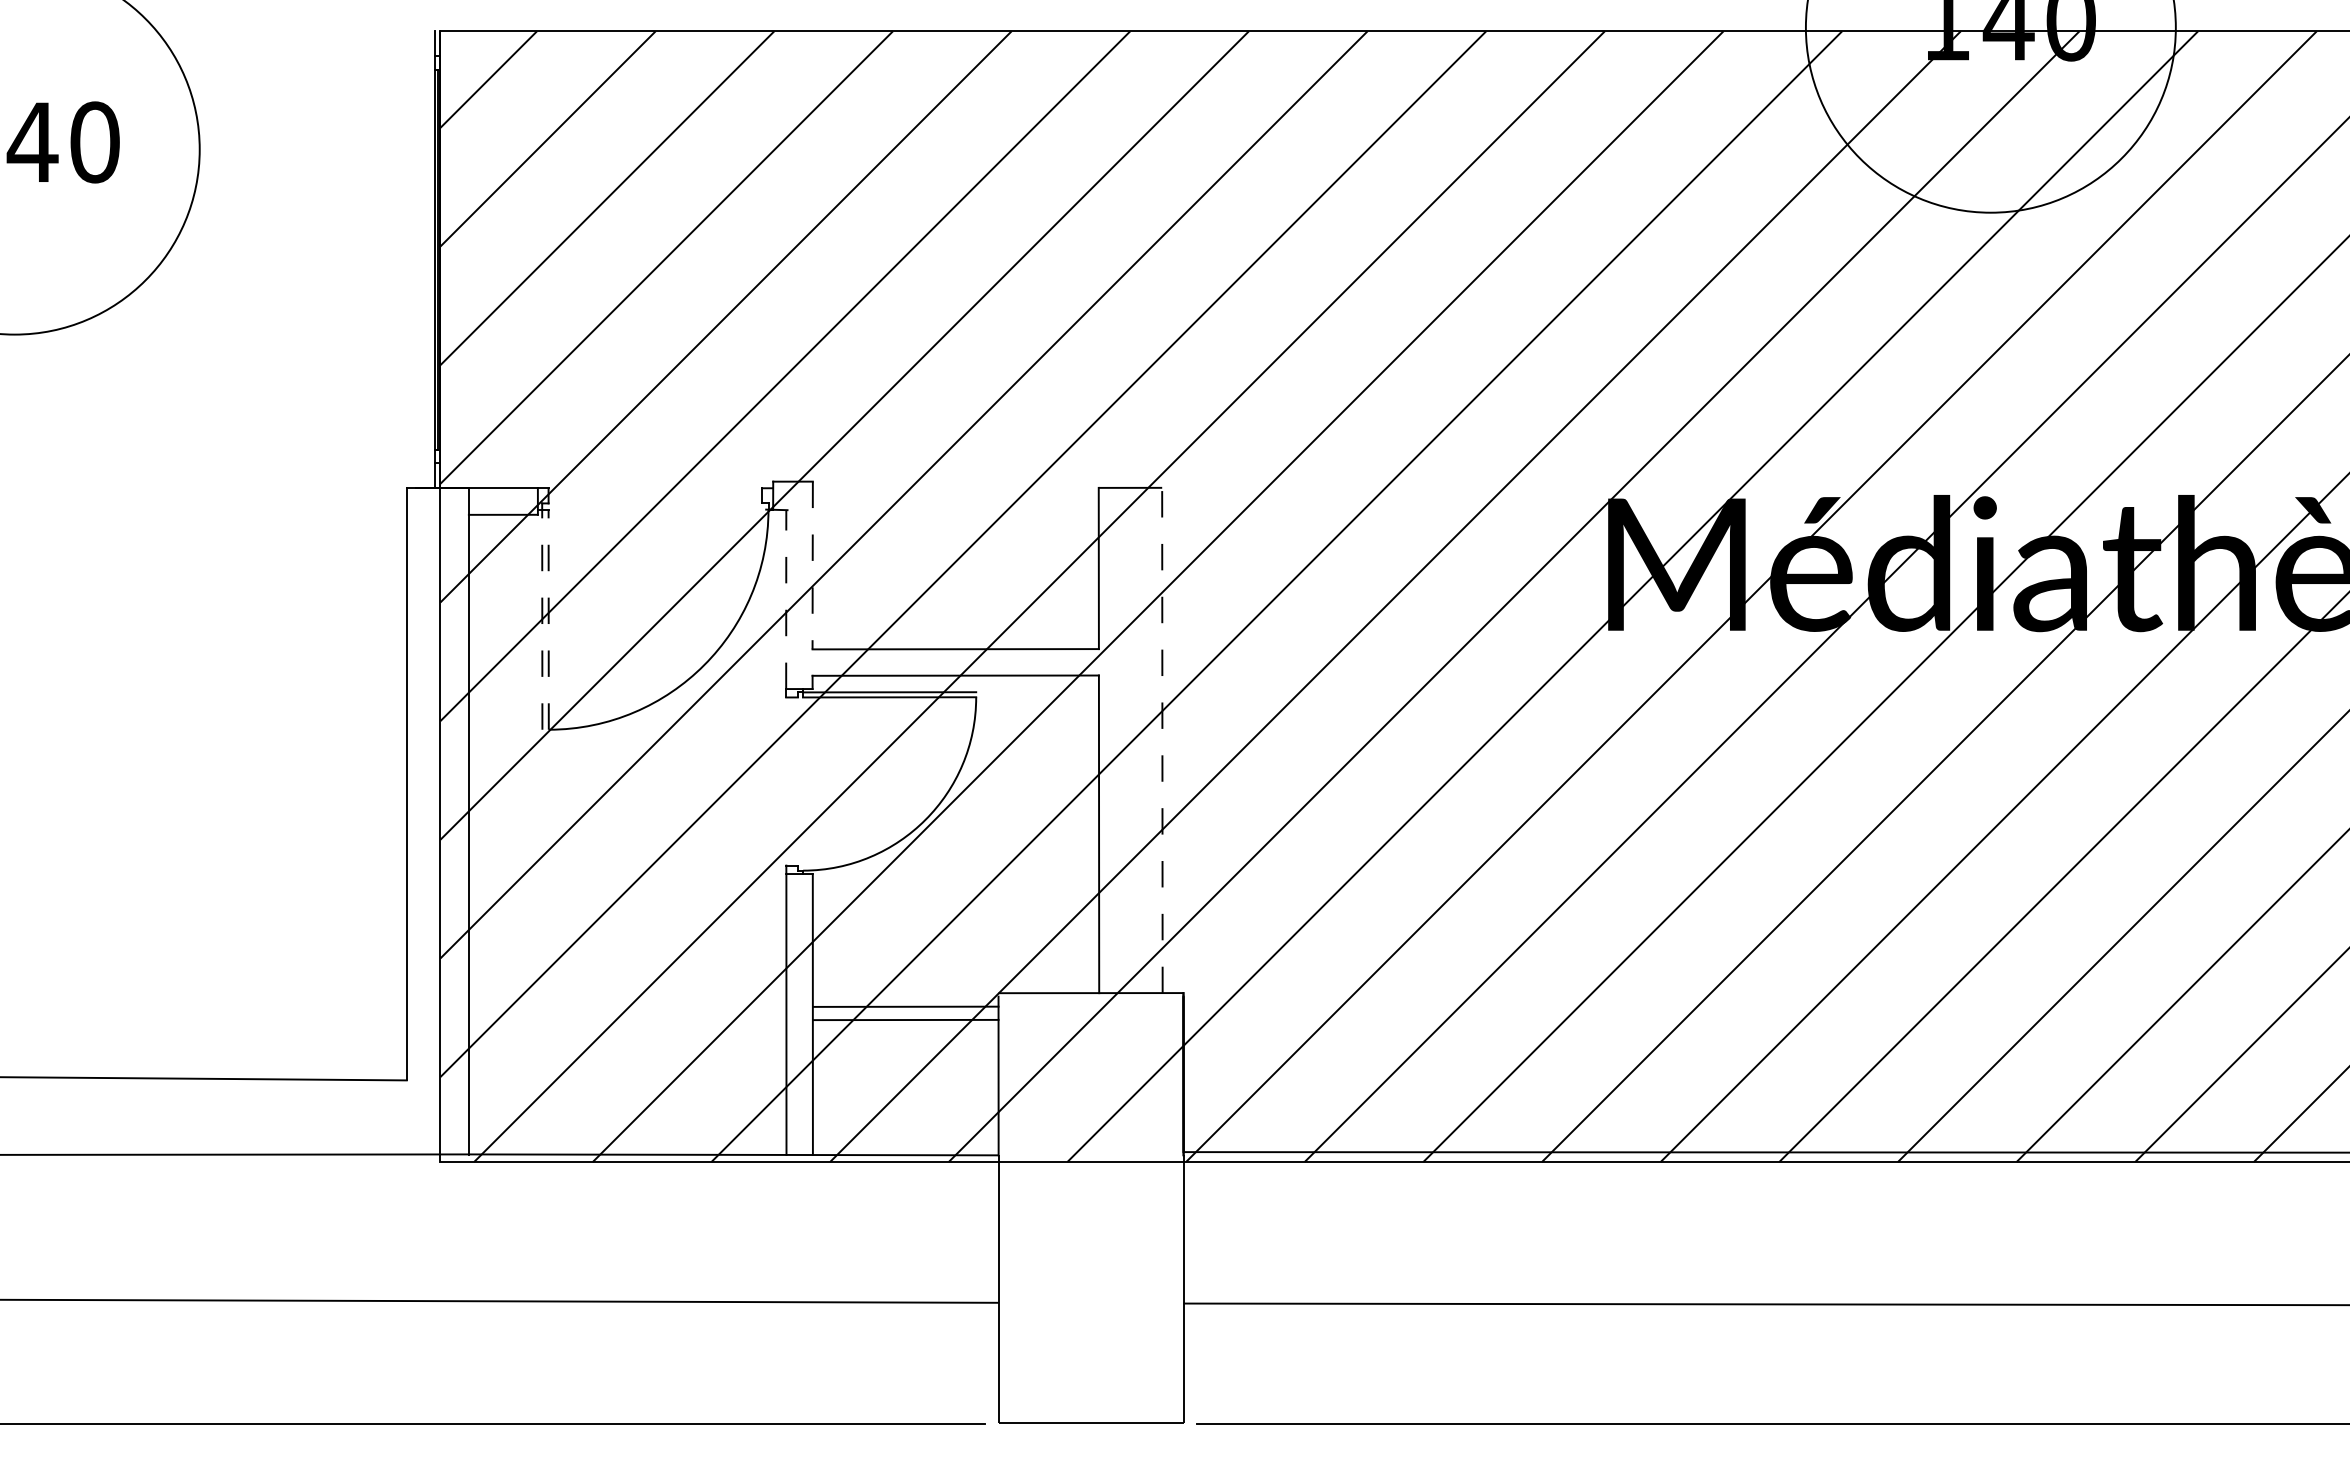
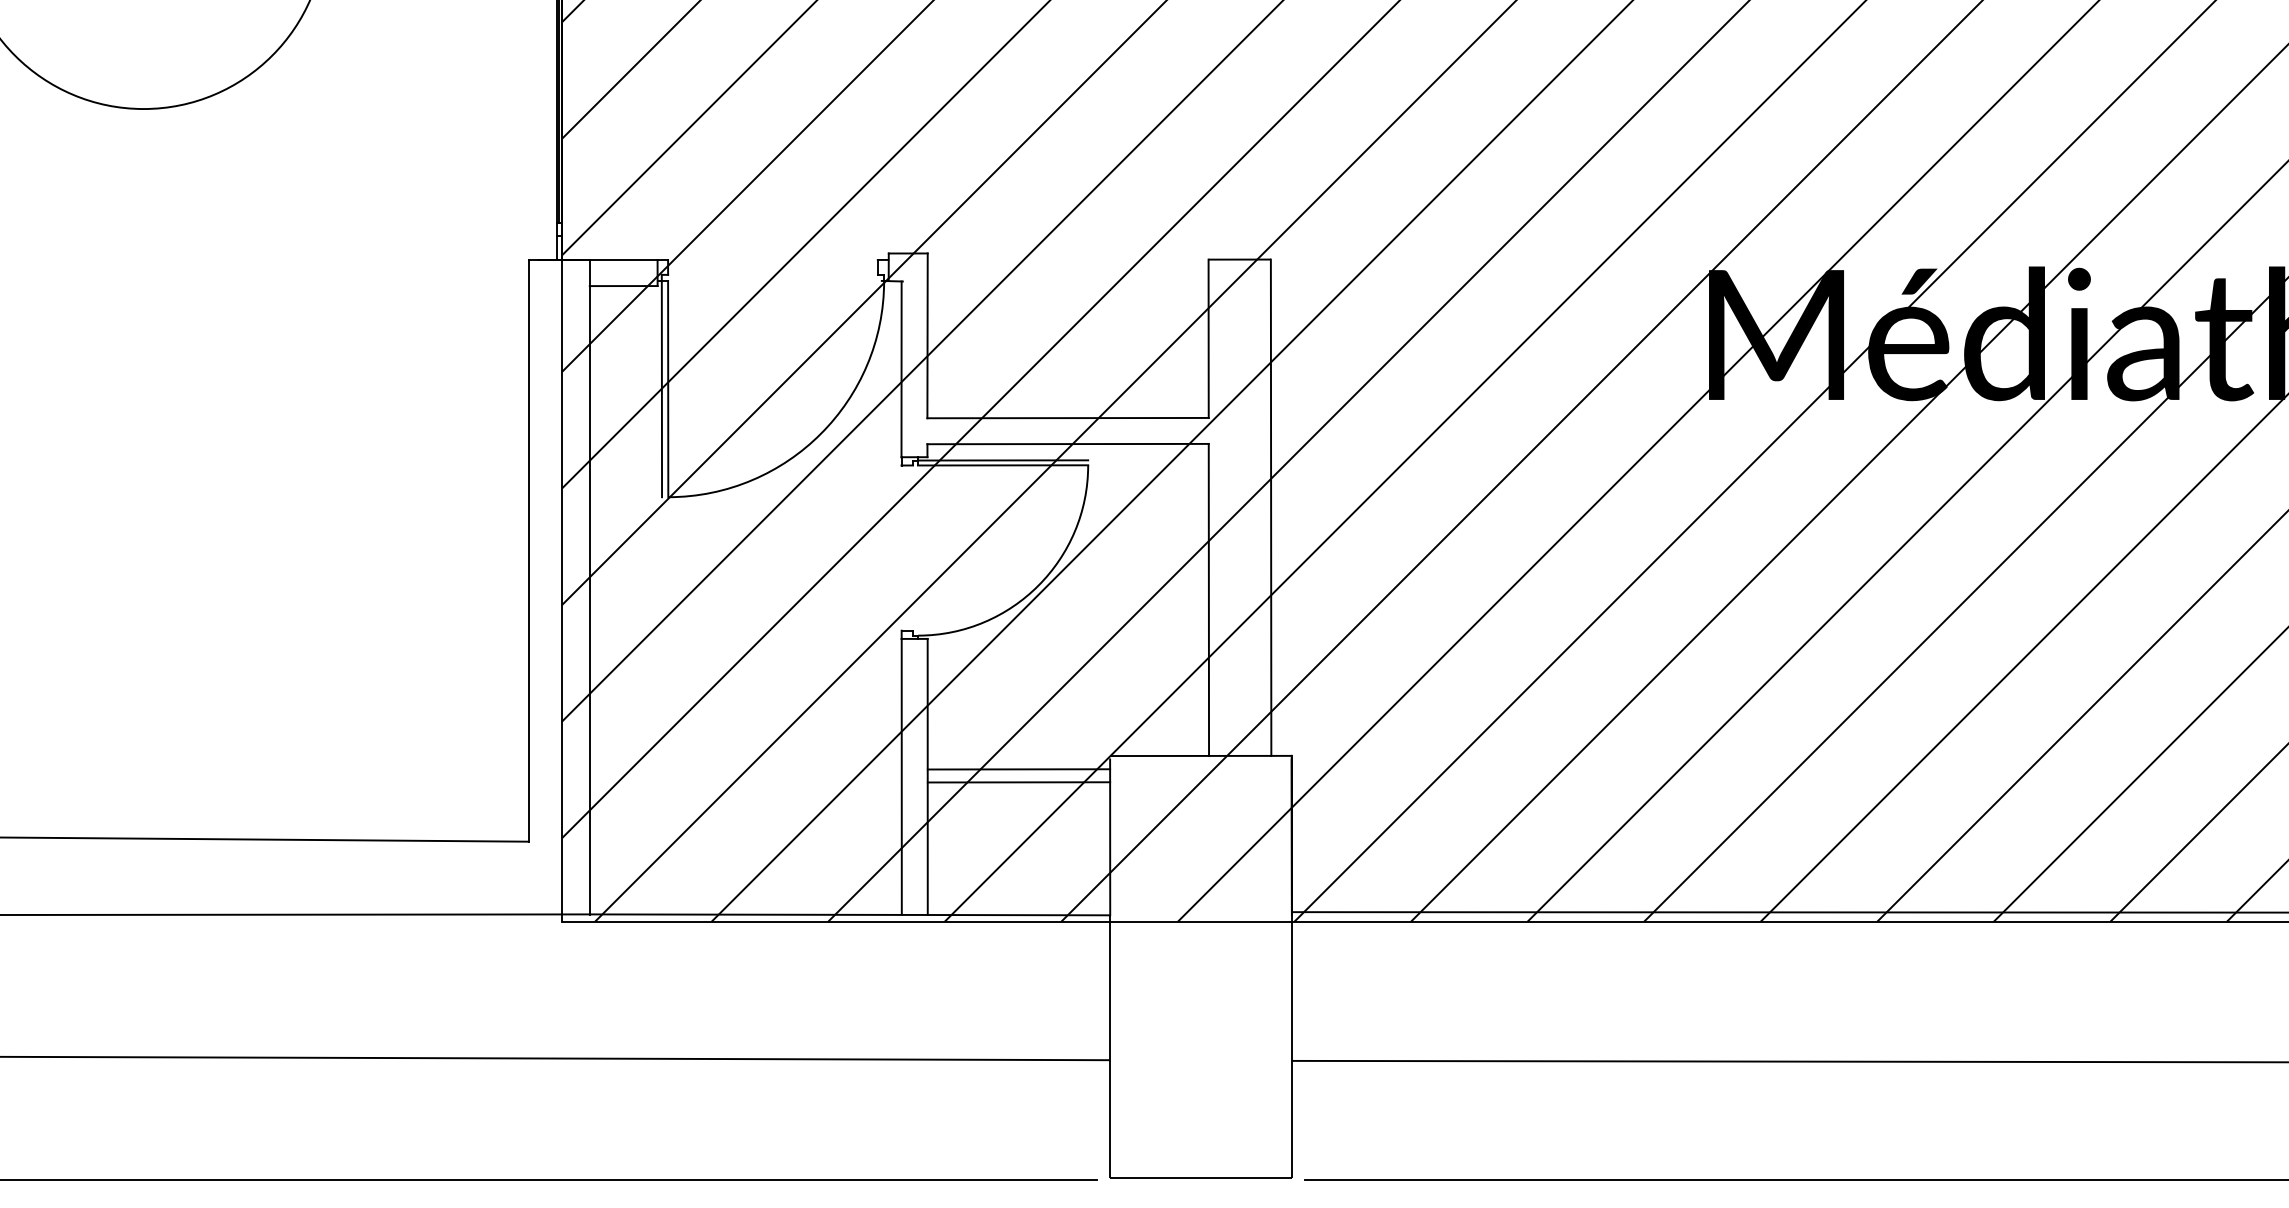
line: (812, 565) -> (927, 335), dashed -> solid
line: (786, 599) -> (901, 369), dashed -> solid
line: (542, 619) -> (662, 388), dashed -> solid
line: (548, 619) -> (668, 388), dashed -> solid
line: (1162, 740) -> (1271, 507), dashed -> solid

